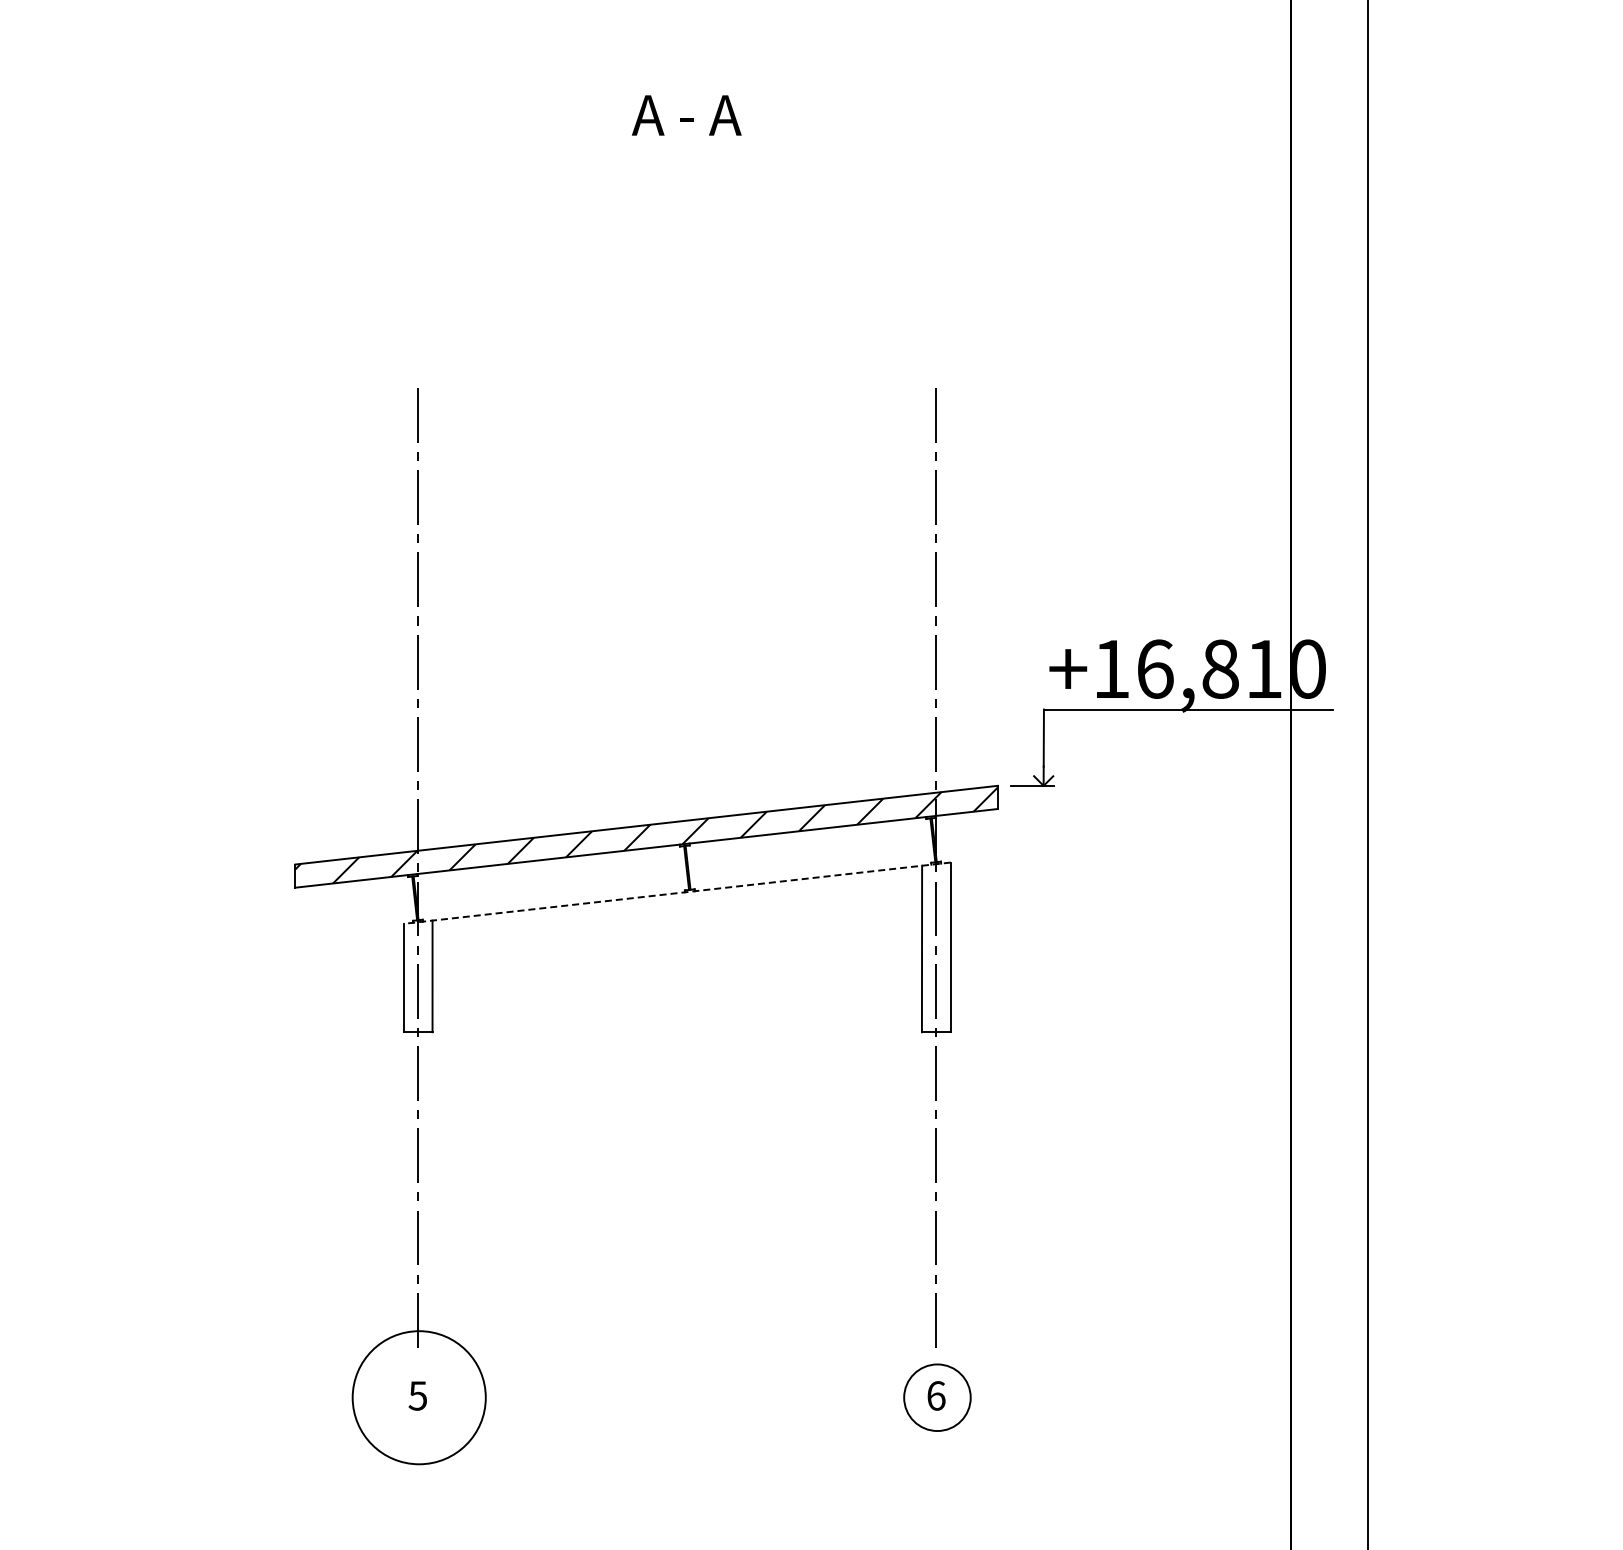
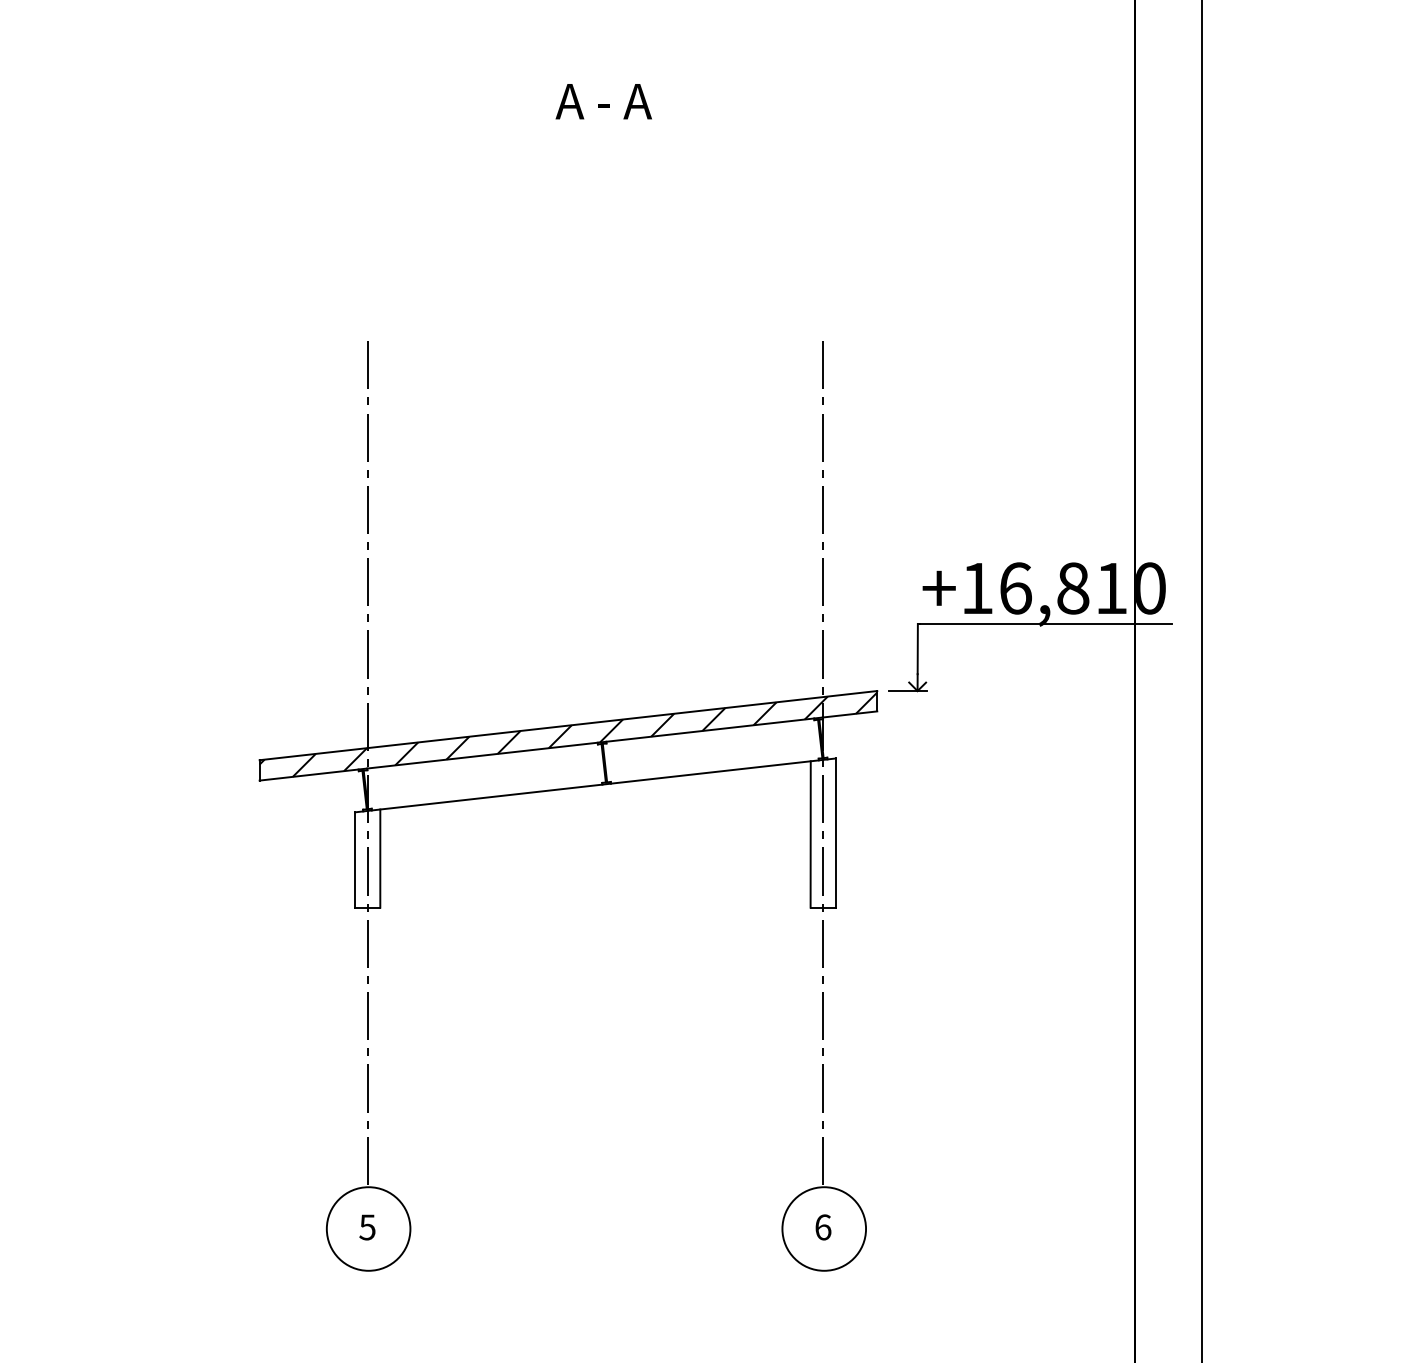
line: (676, 893) -> (594, 785), dashed -> solid
circle: (418, 1397) -> (367, 1228), size x0.71
circle: (936, 1397) -> (823, 1228), size x1.43

